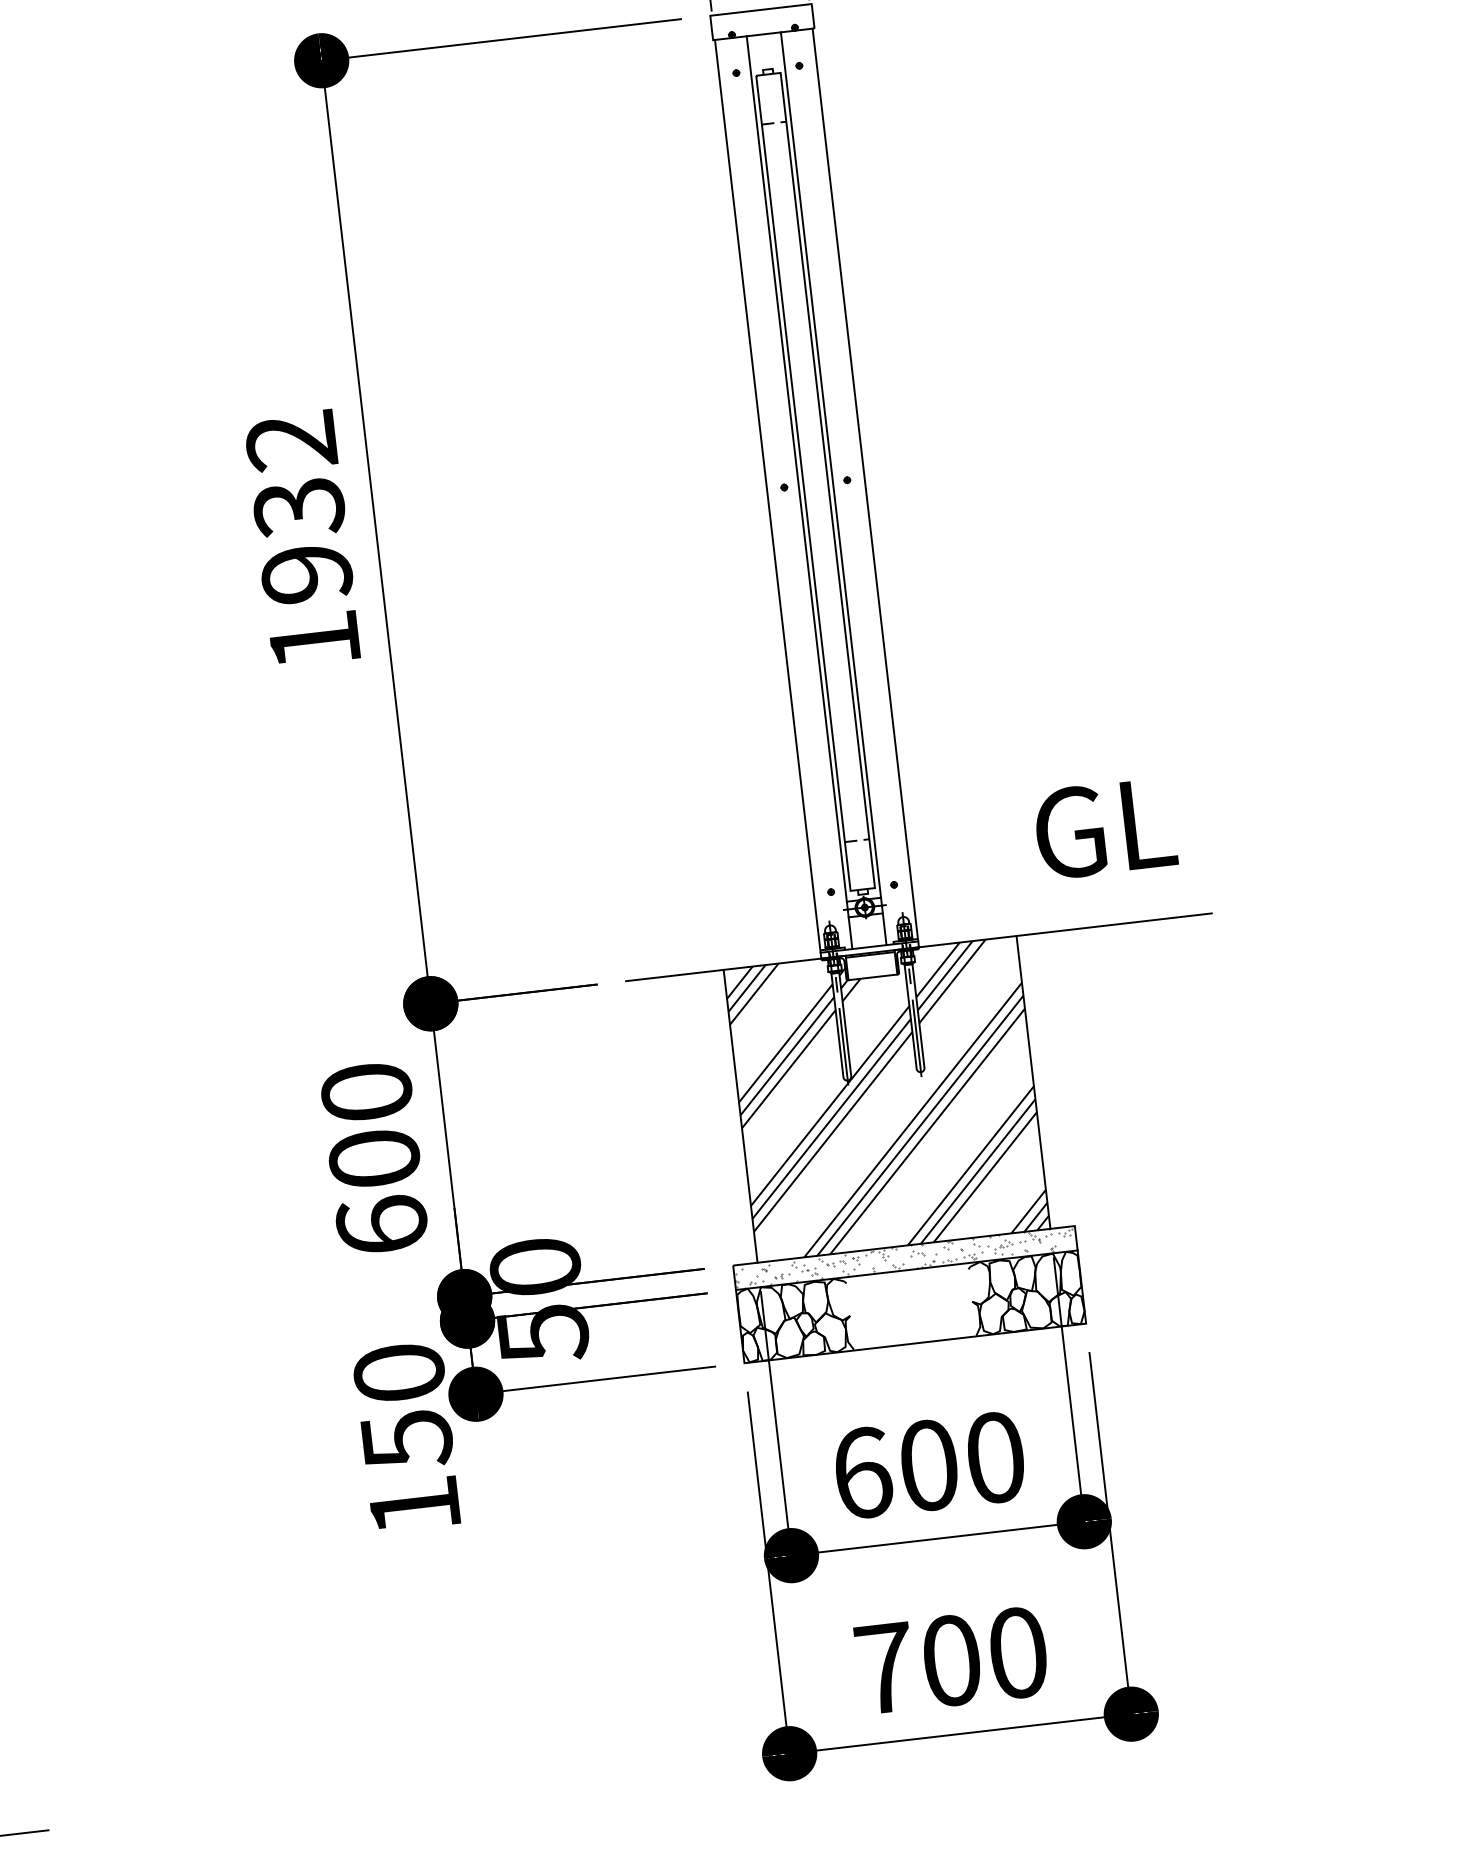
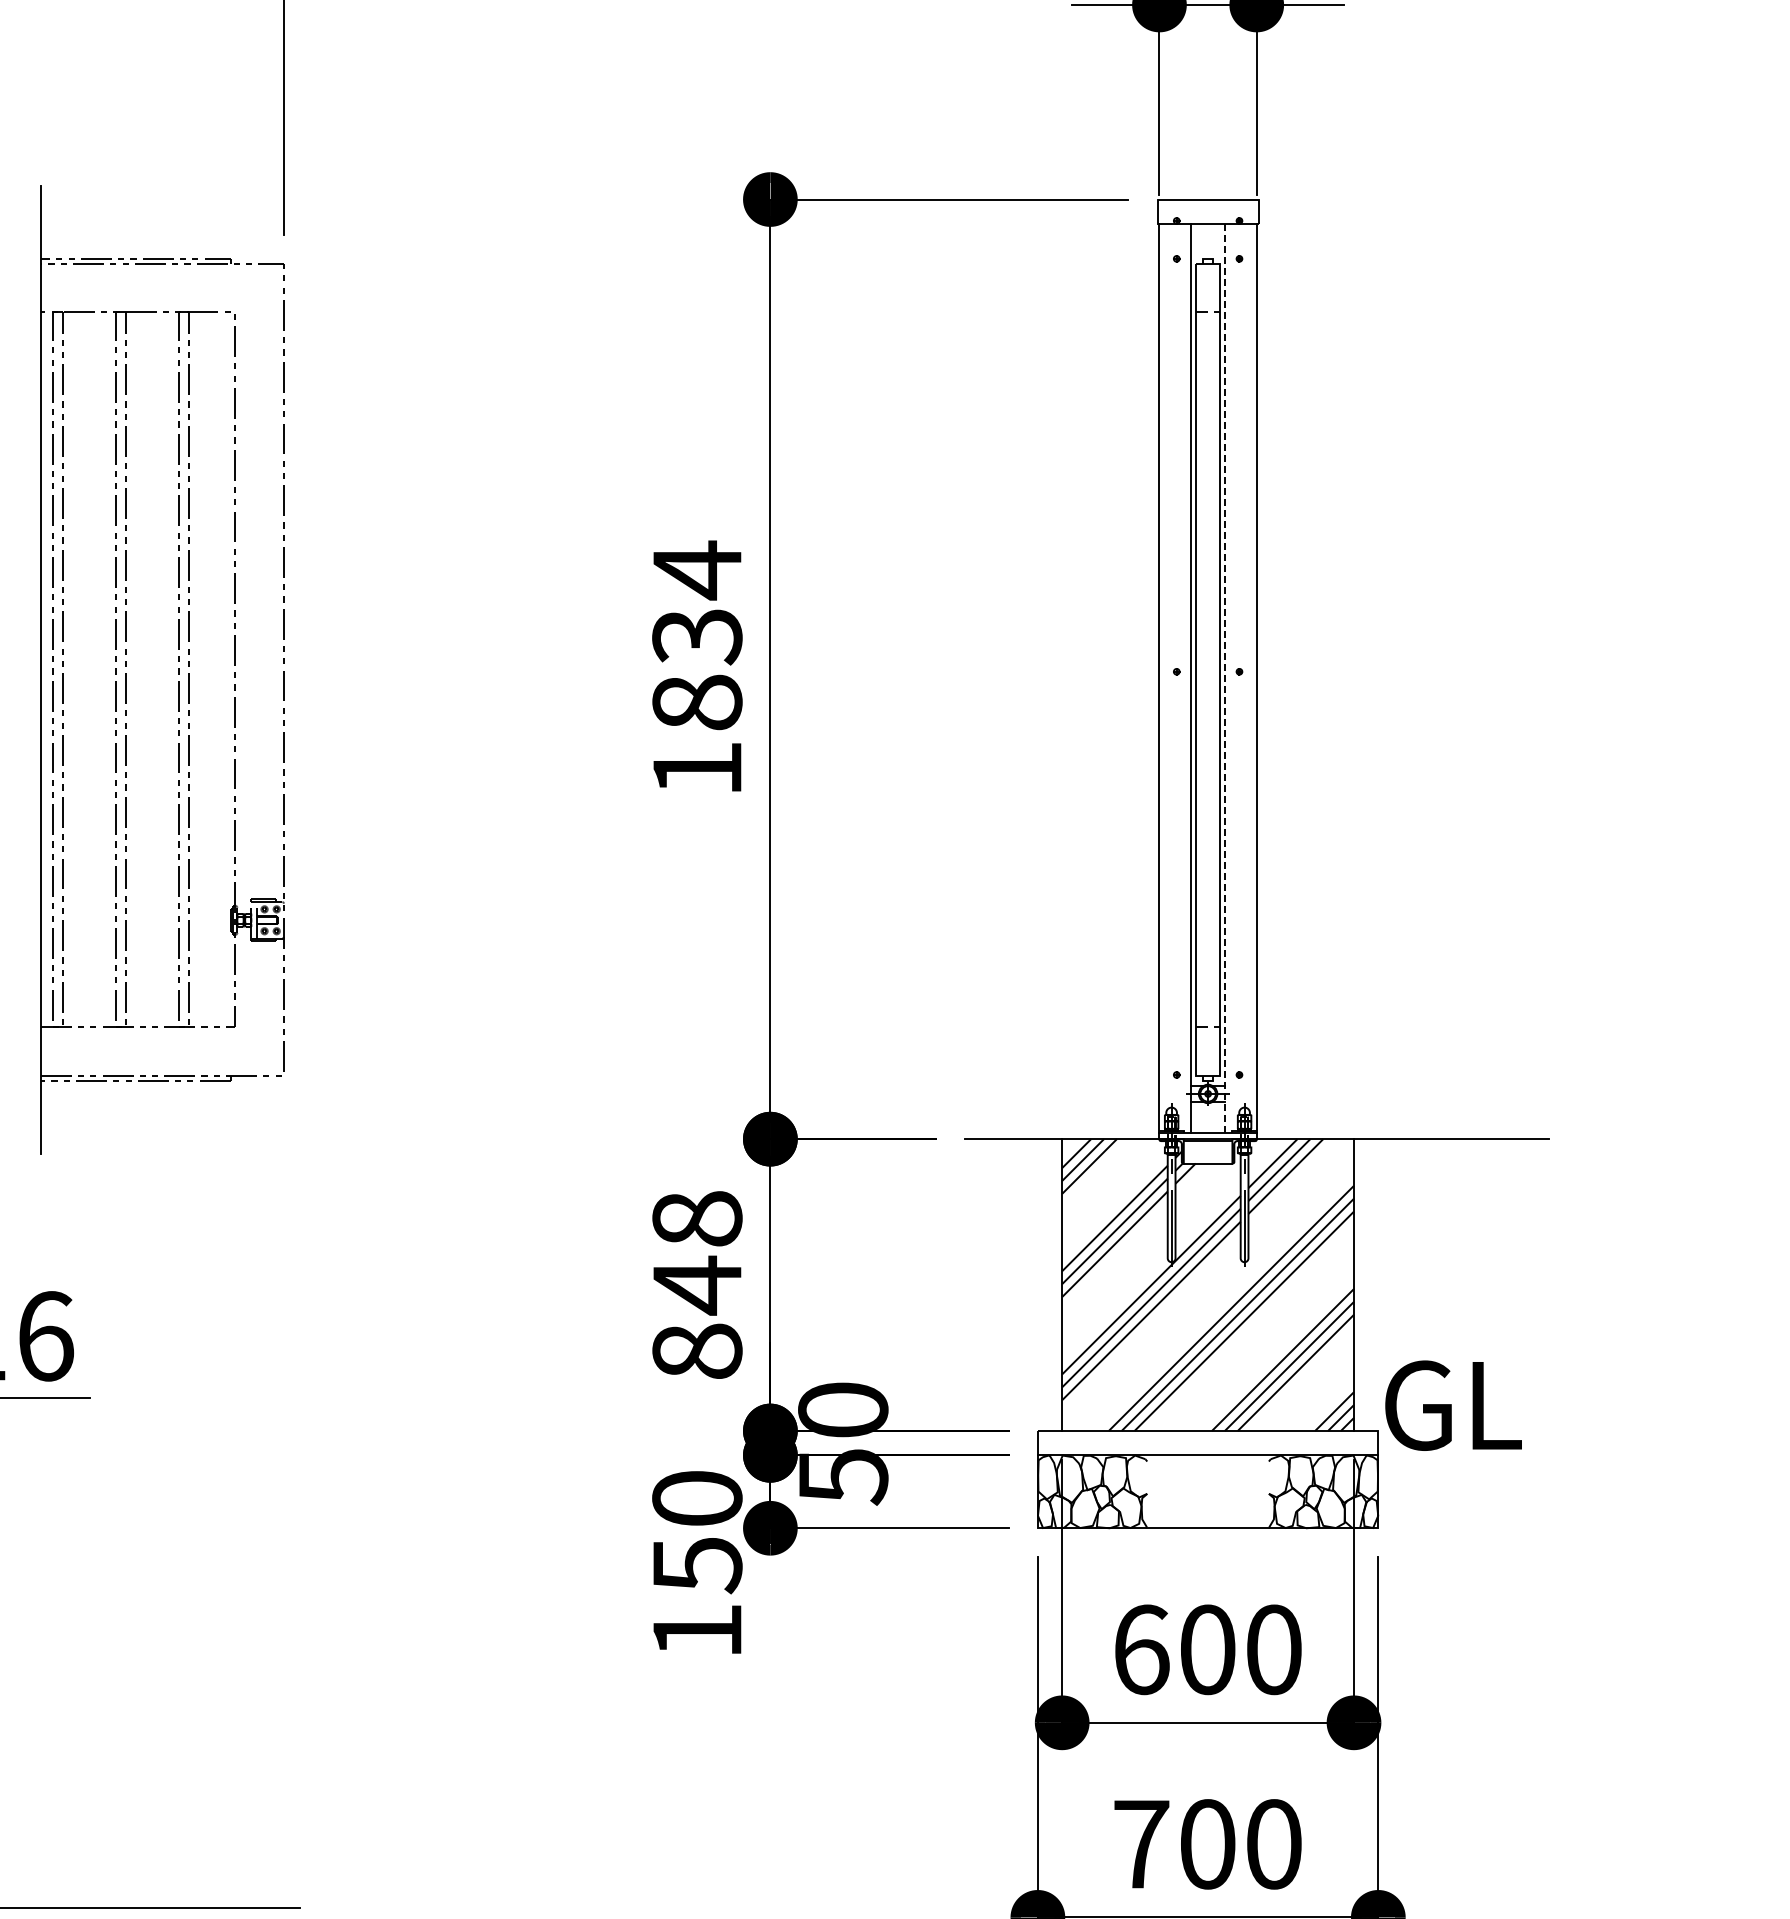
line: (834, 488) -> (1225, 678), solid -> dashed
text: (299, 506) -> (697, 635), 1932 -> 1834
text: (1105, 828) -> (1453, 1405), moved
text: (374, 1158) -> (697, 1284), 600 -> 848
hatch: (903, 1257) -> (1206, 1442), removed

